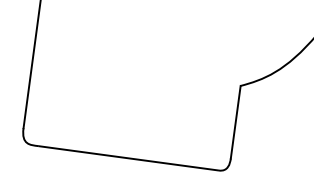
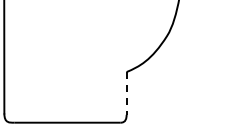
line: (235, 122) -> (126, 93), solid -> dashed

